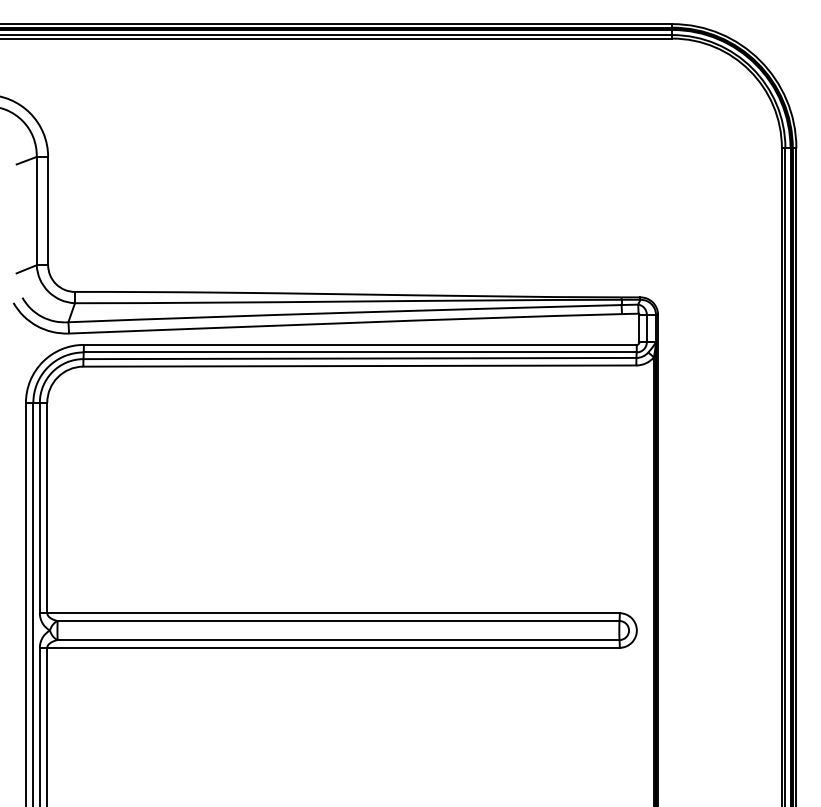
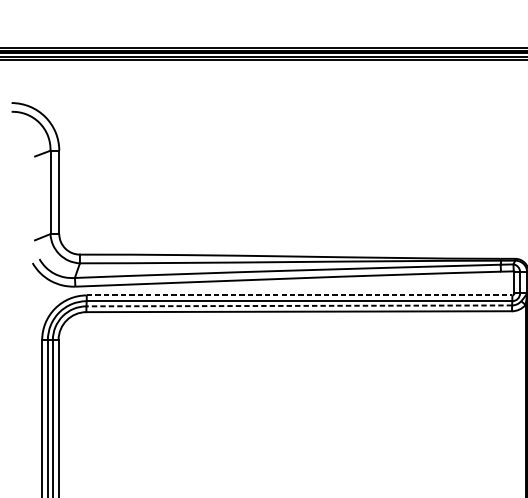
line: (360, 344) -> (299, 295), solid -> dashed
line: (359, 358) -> (298, 305), solid -> dashed

